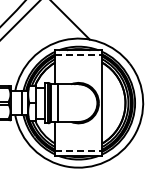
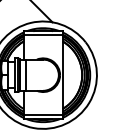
line: (79, 55) -> (43, 35), dashed -> solid
line: (79, 151) -> (43, 115), dashed -> solid

